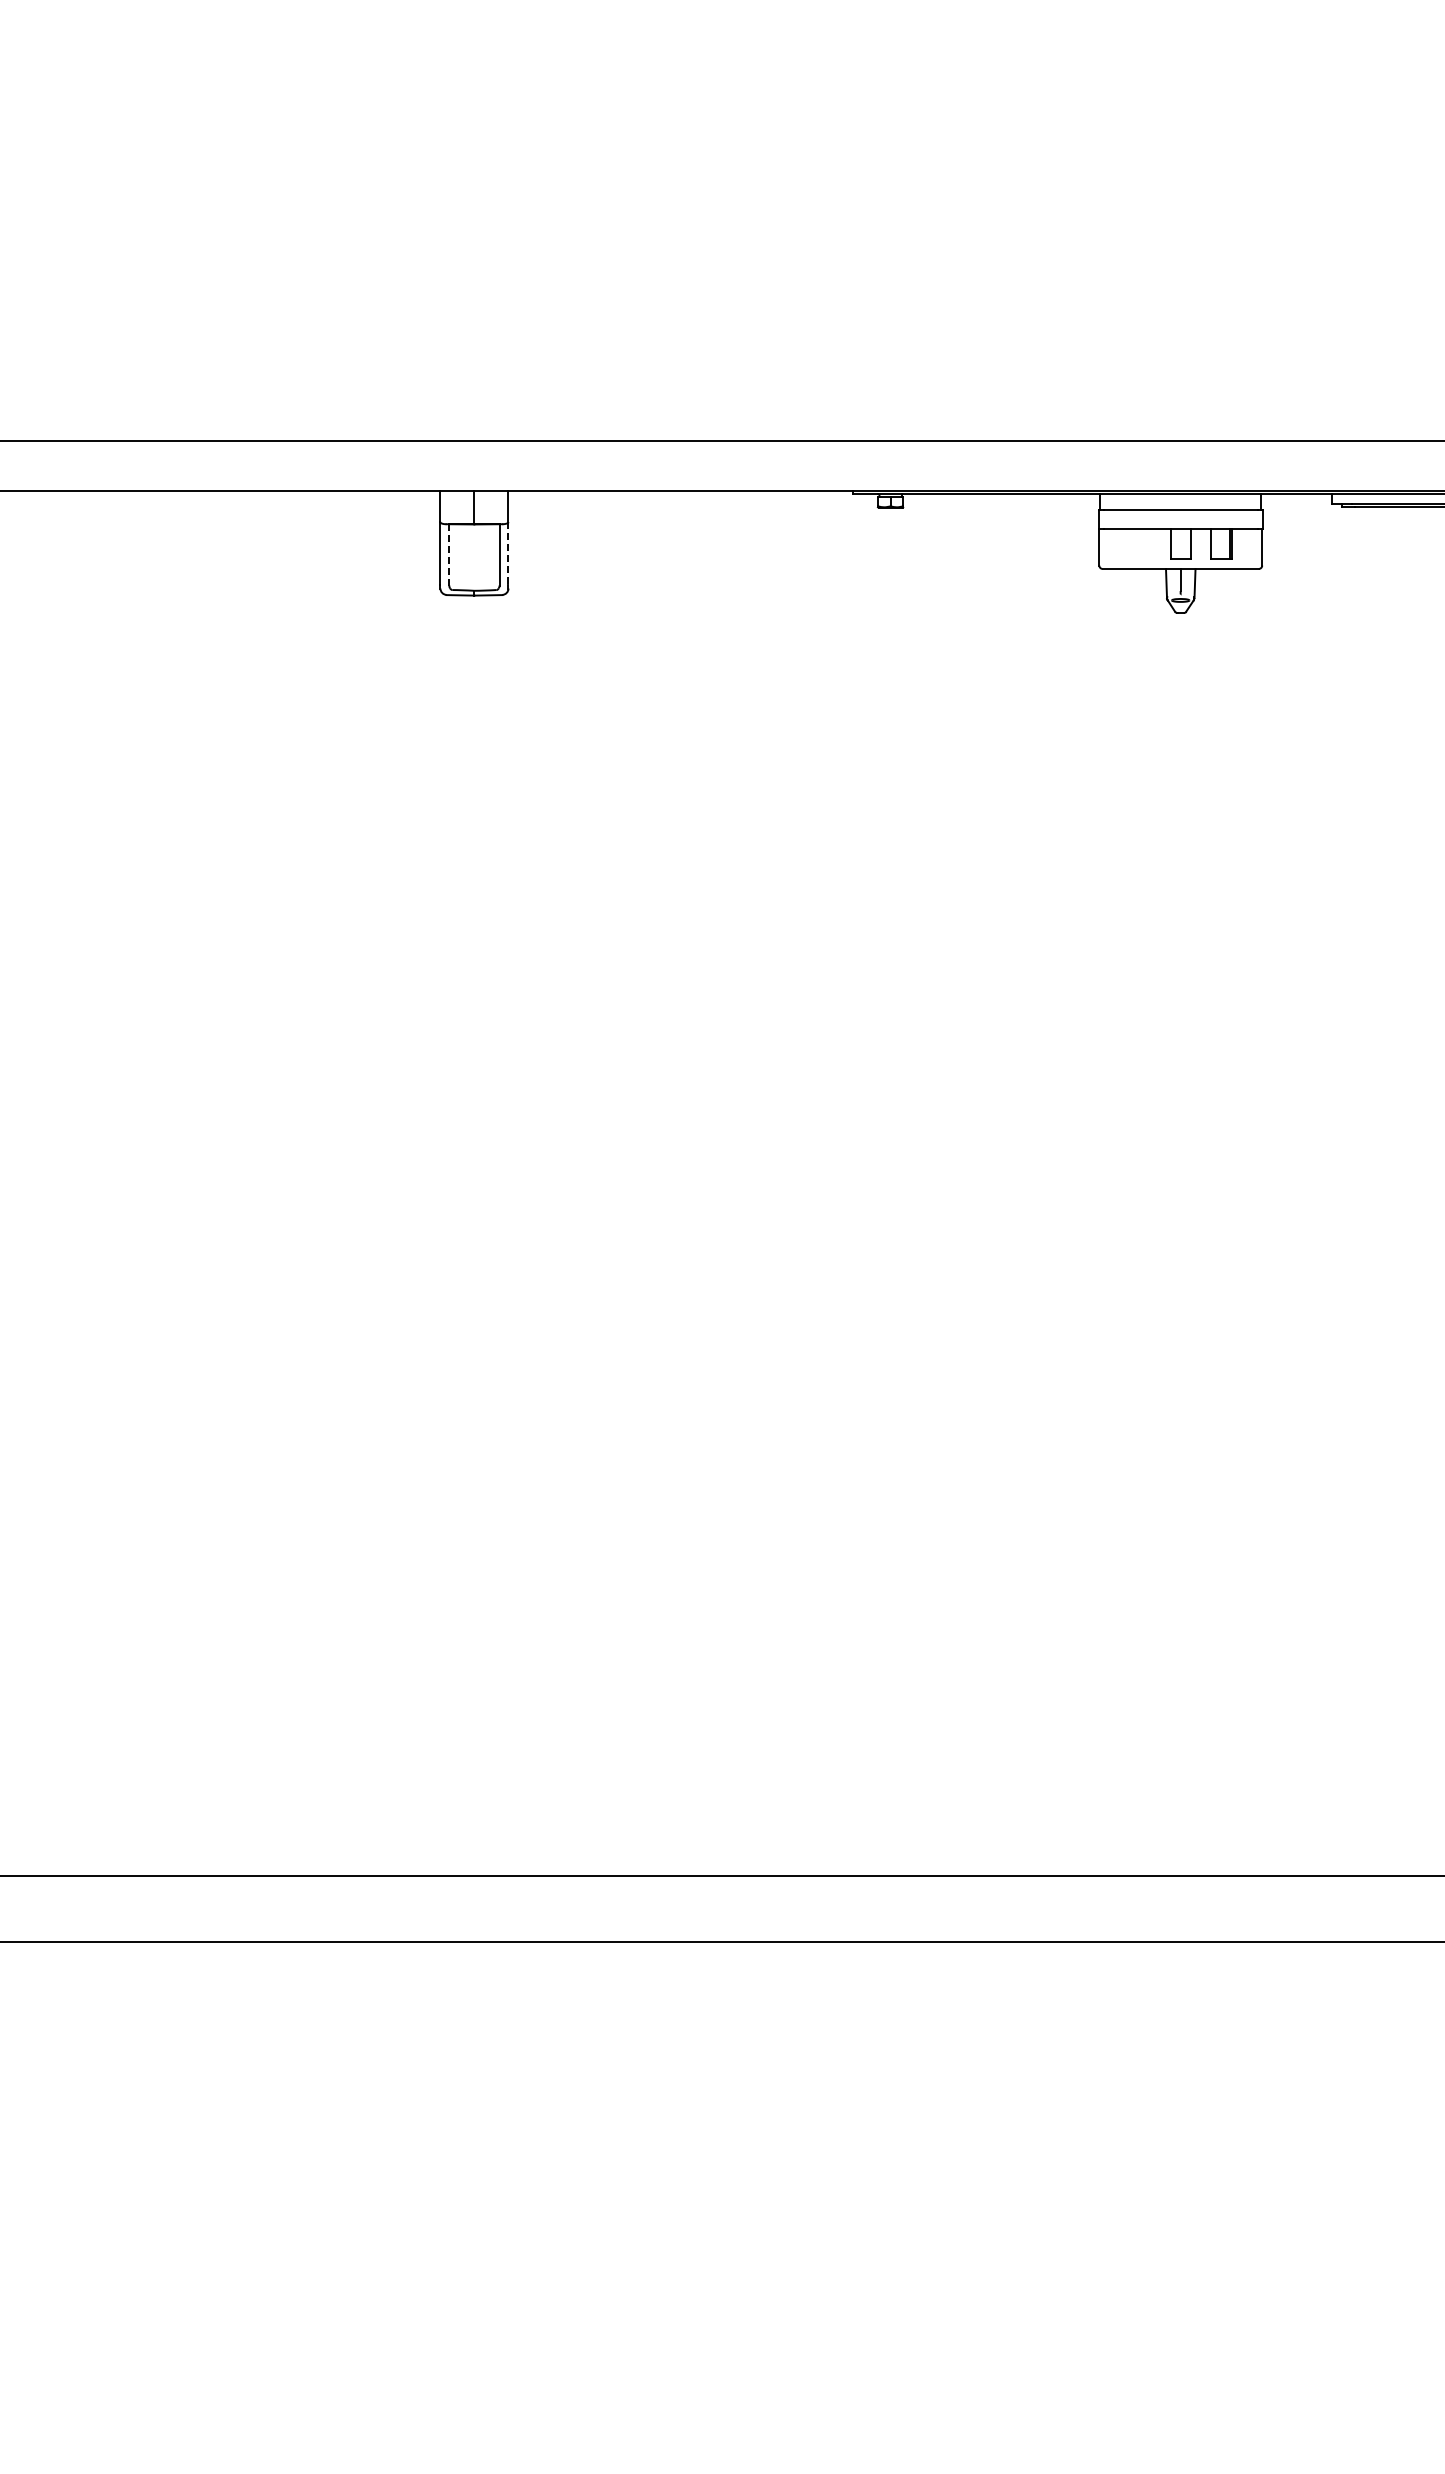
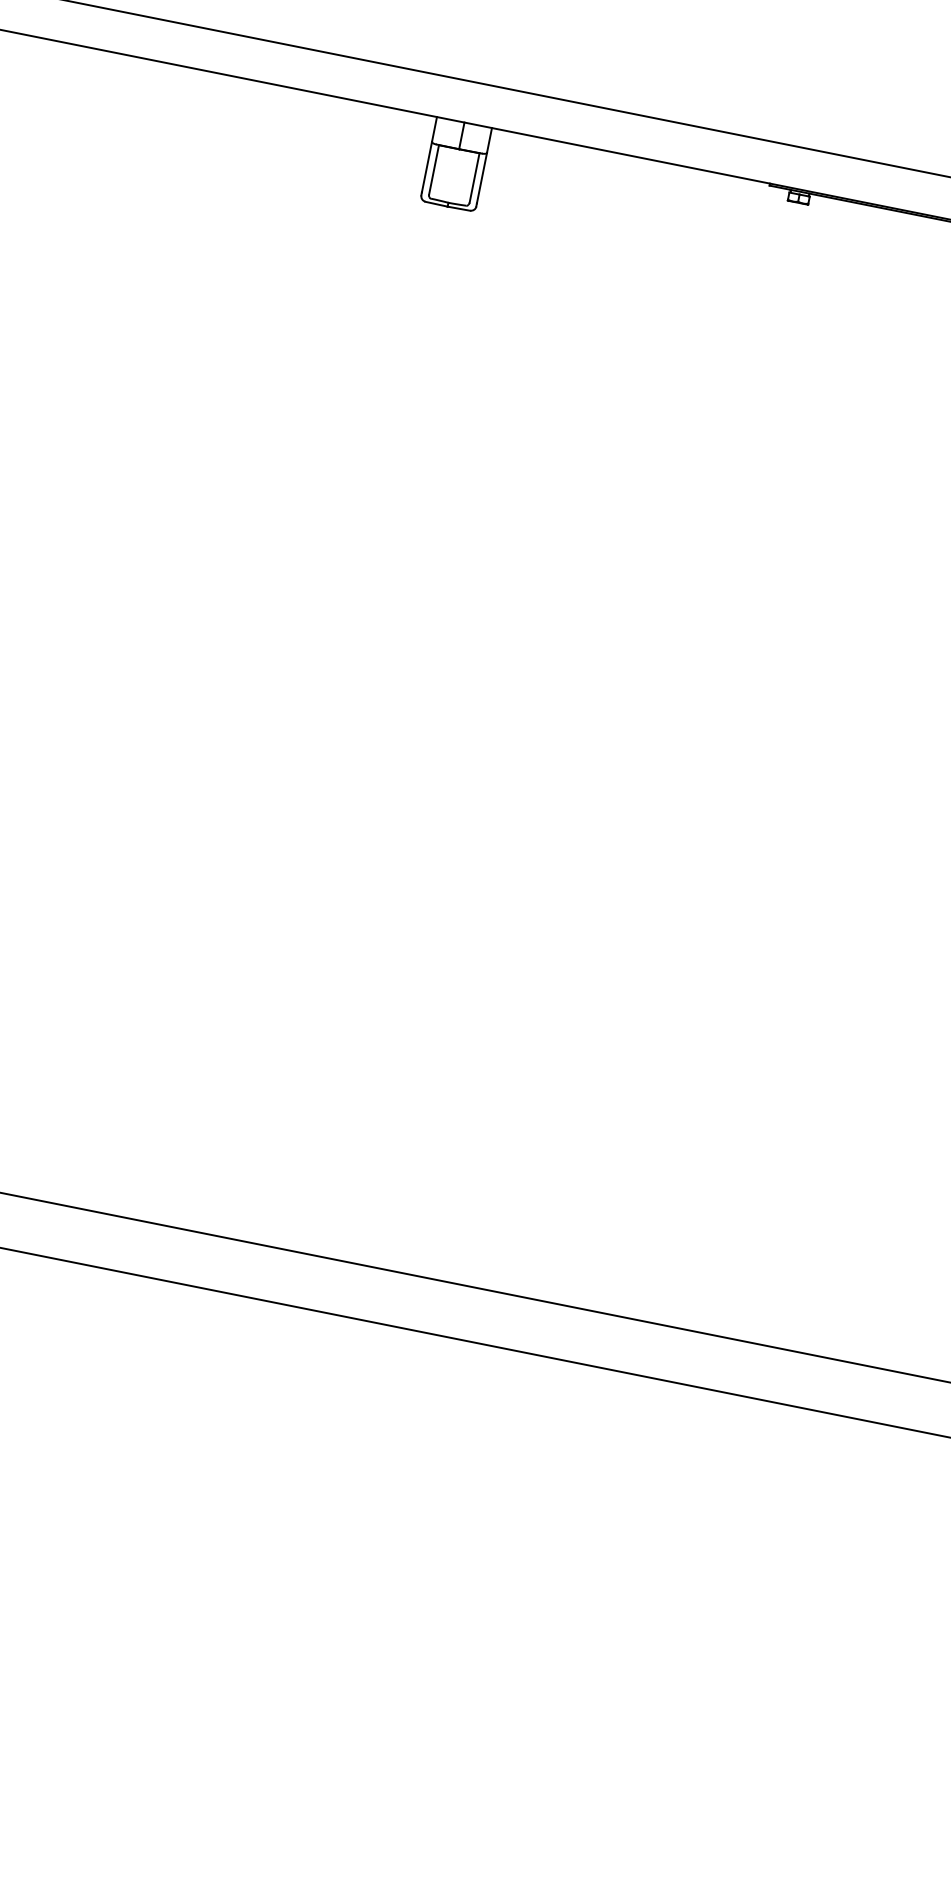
line: (508, 553) -> (482, 178), dashed -> solid
line: (449, 554) -> (434, 169), dashed -> solid

